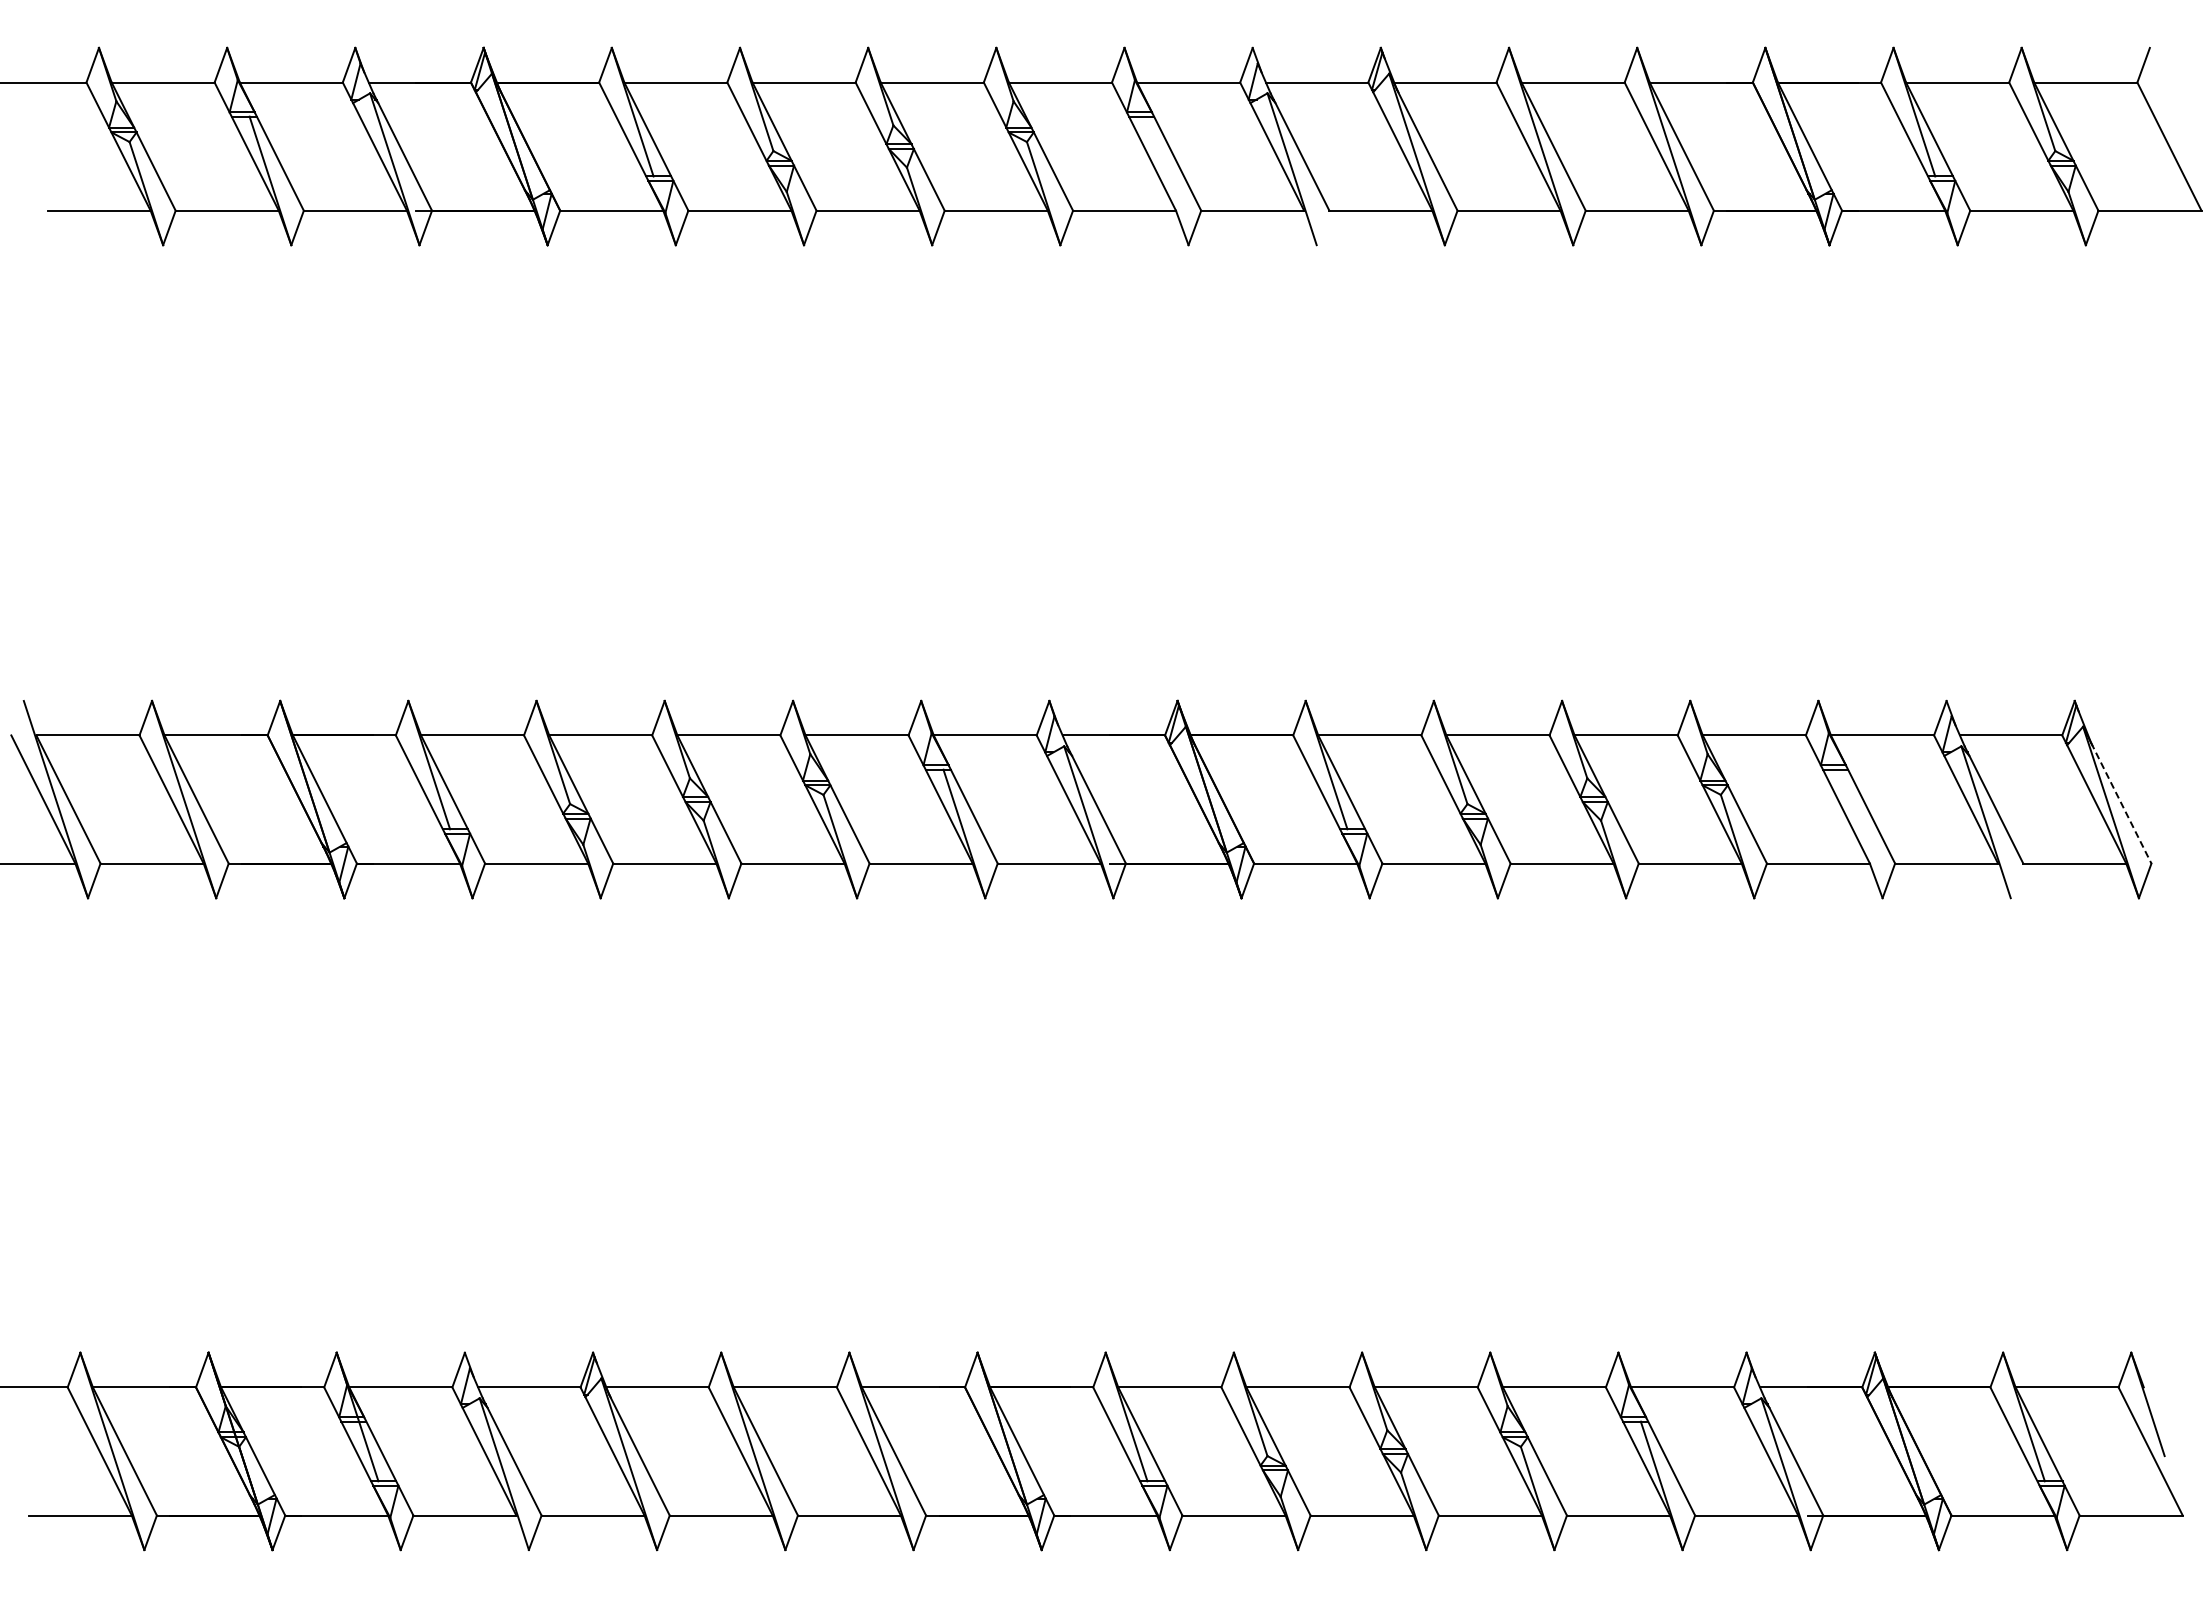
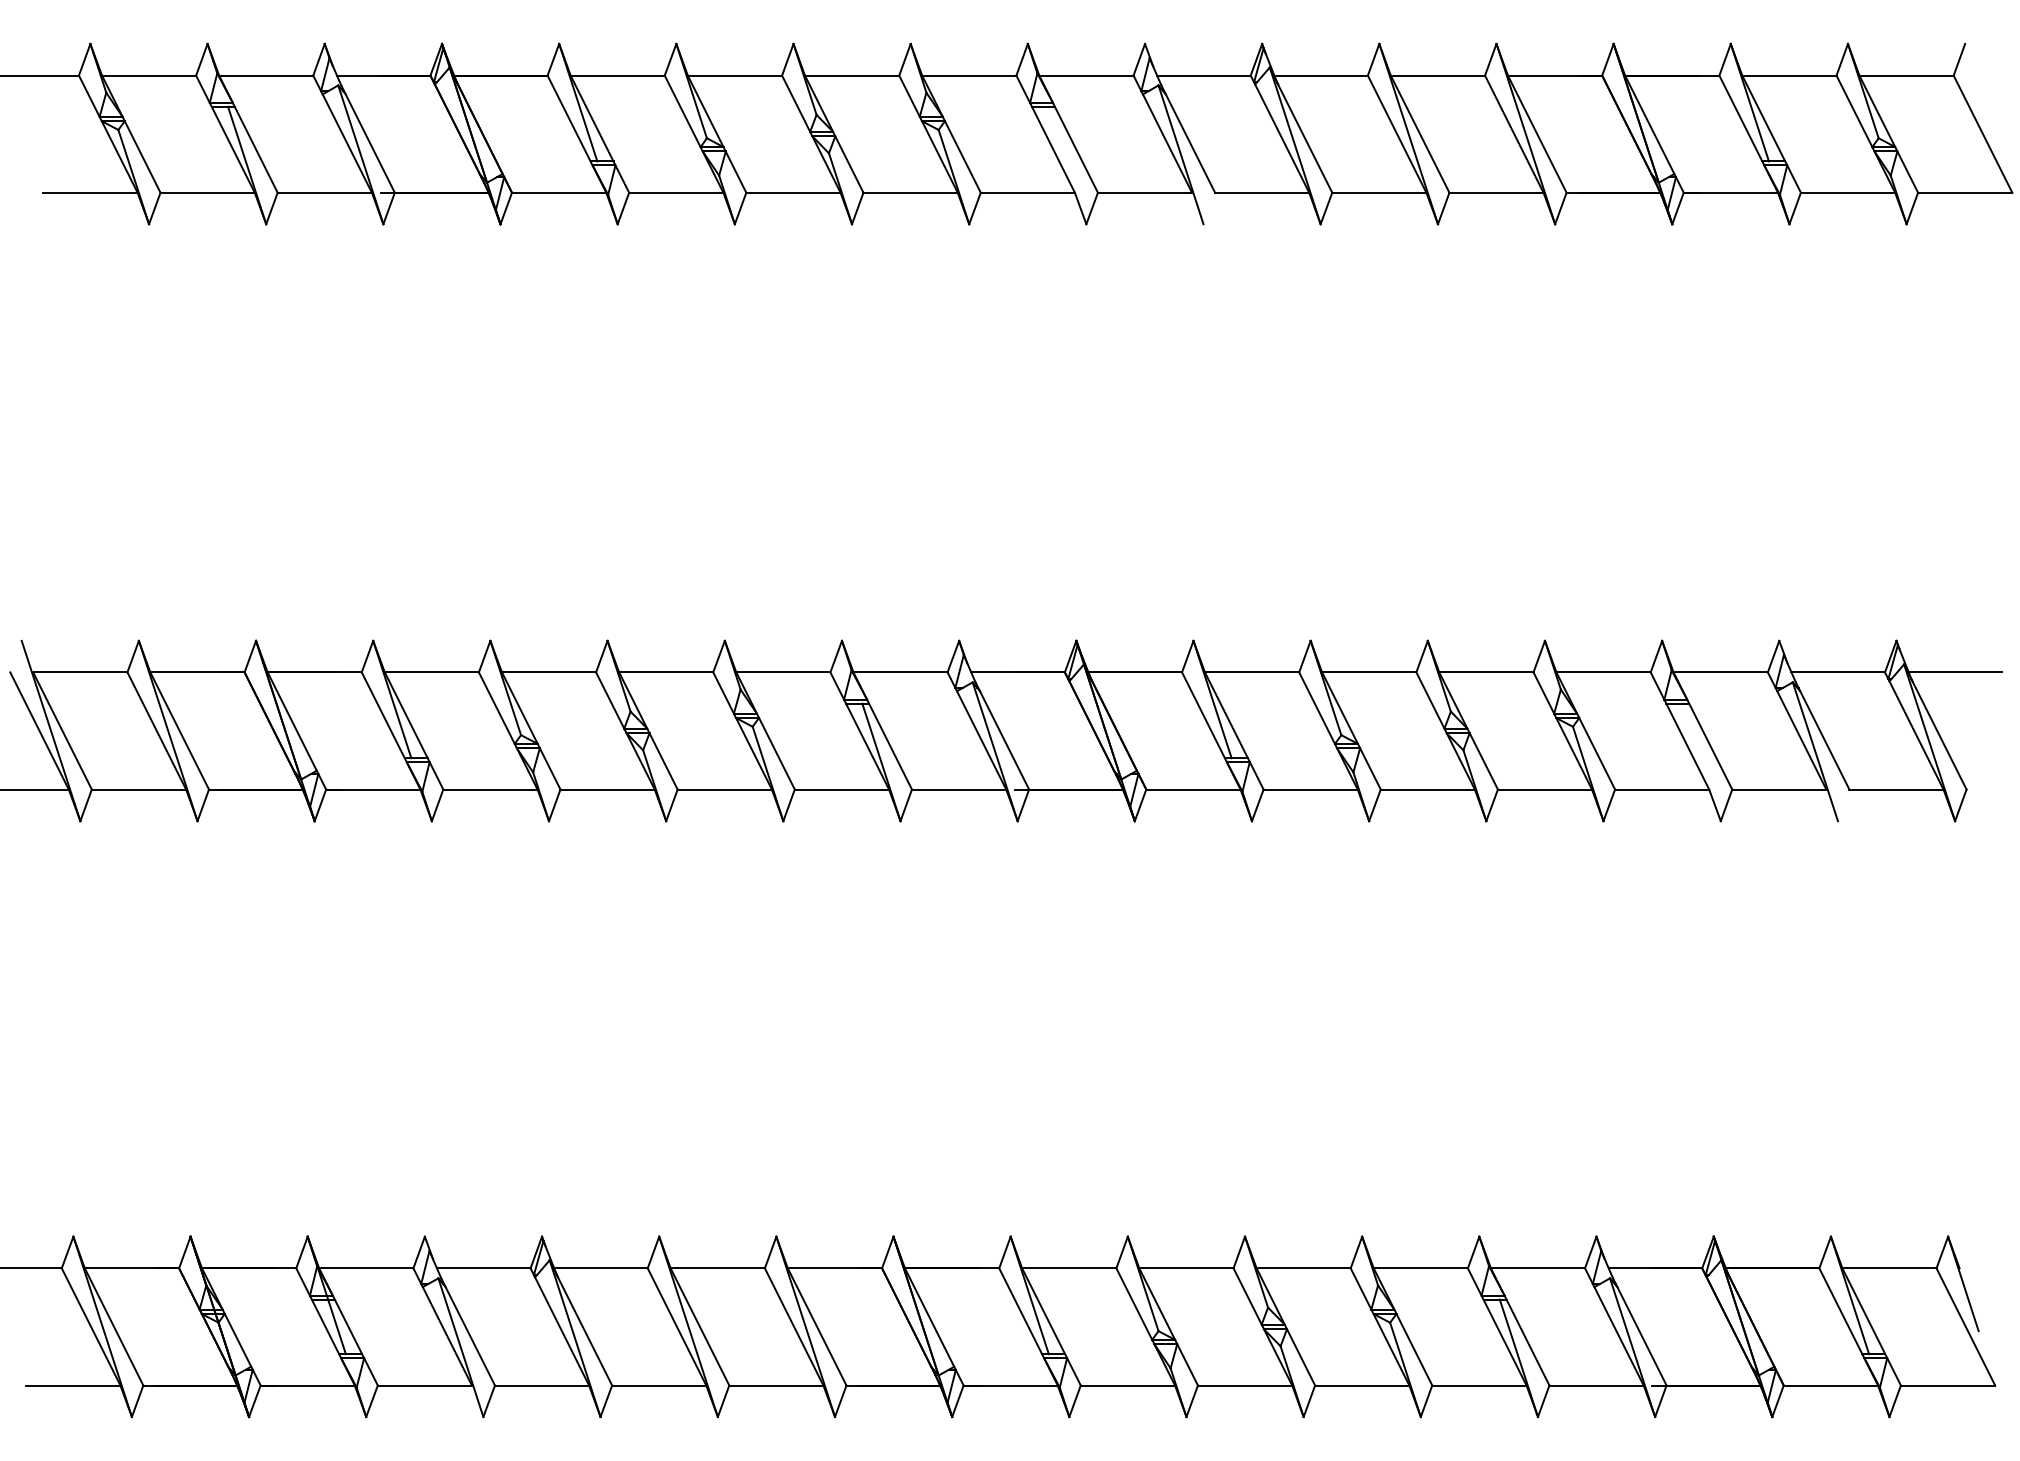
line: (2139, 735) -> (1955, 672), added
line: (2121, 803) -> (1939, 734), dashed -> solid

